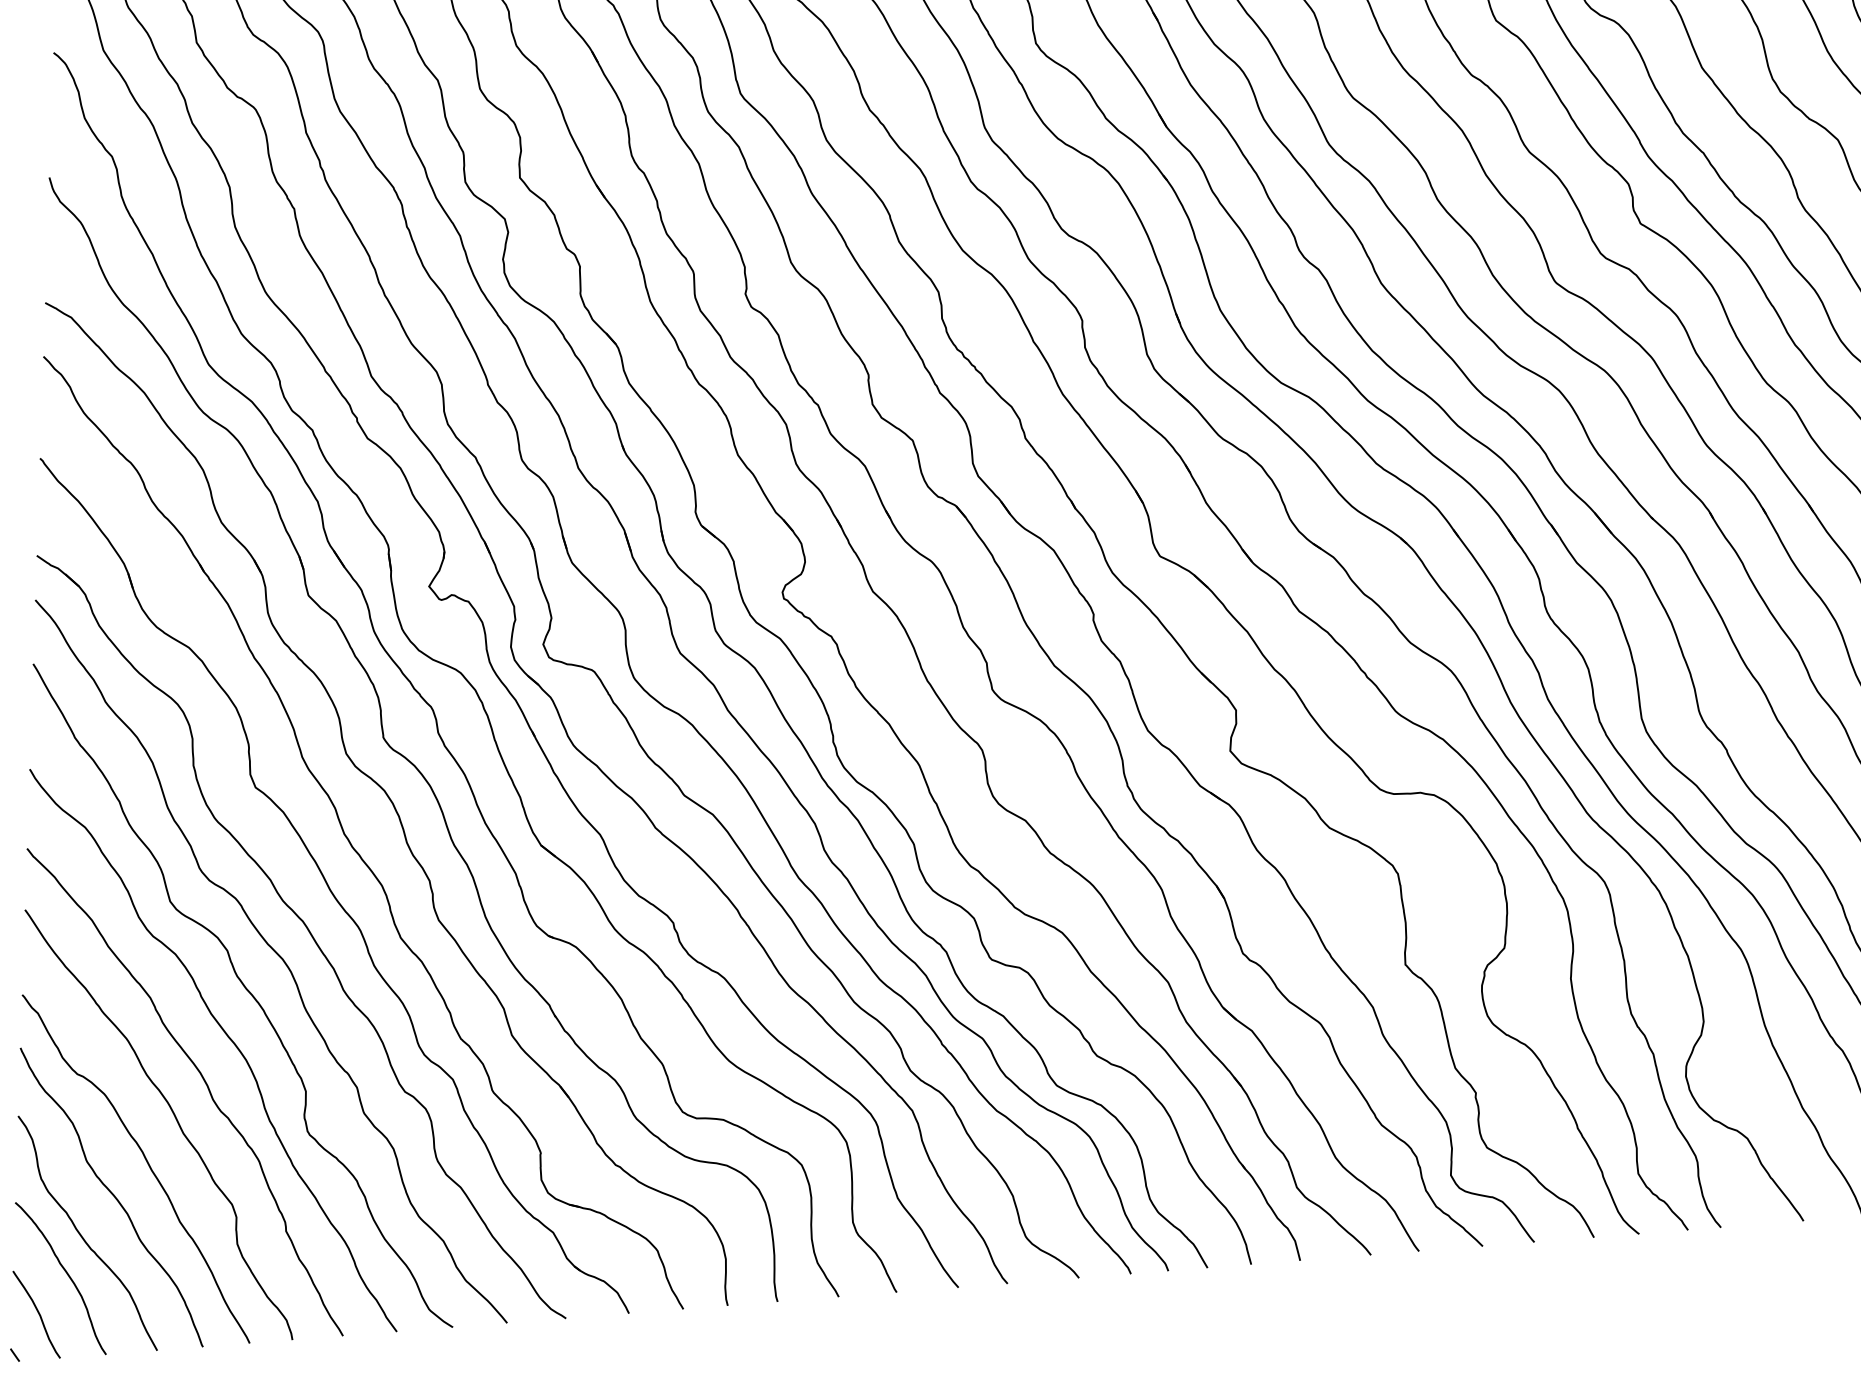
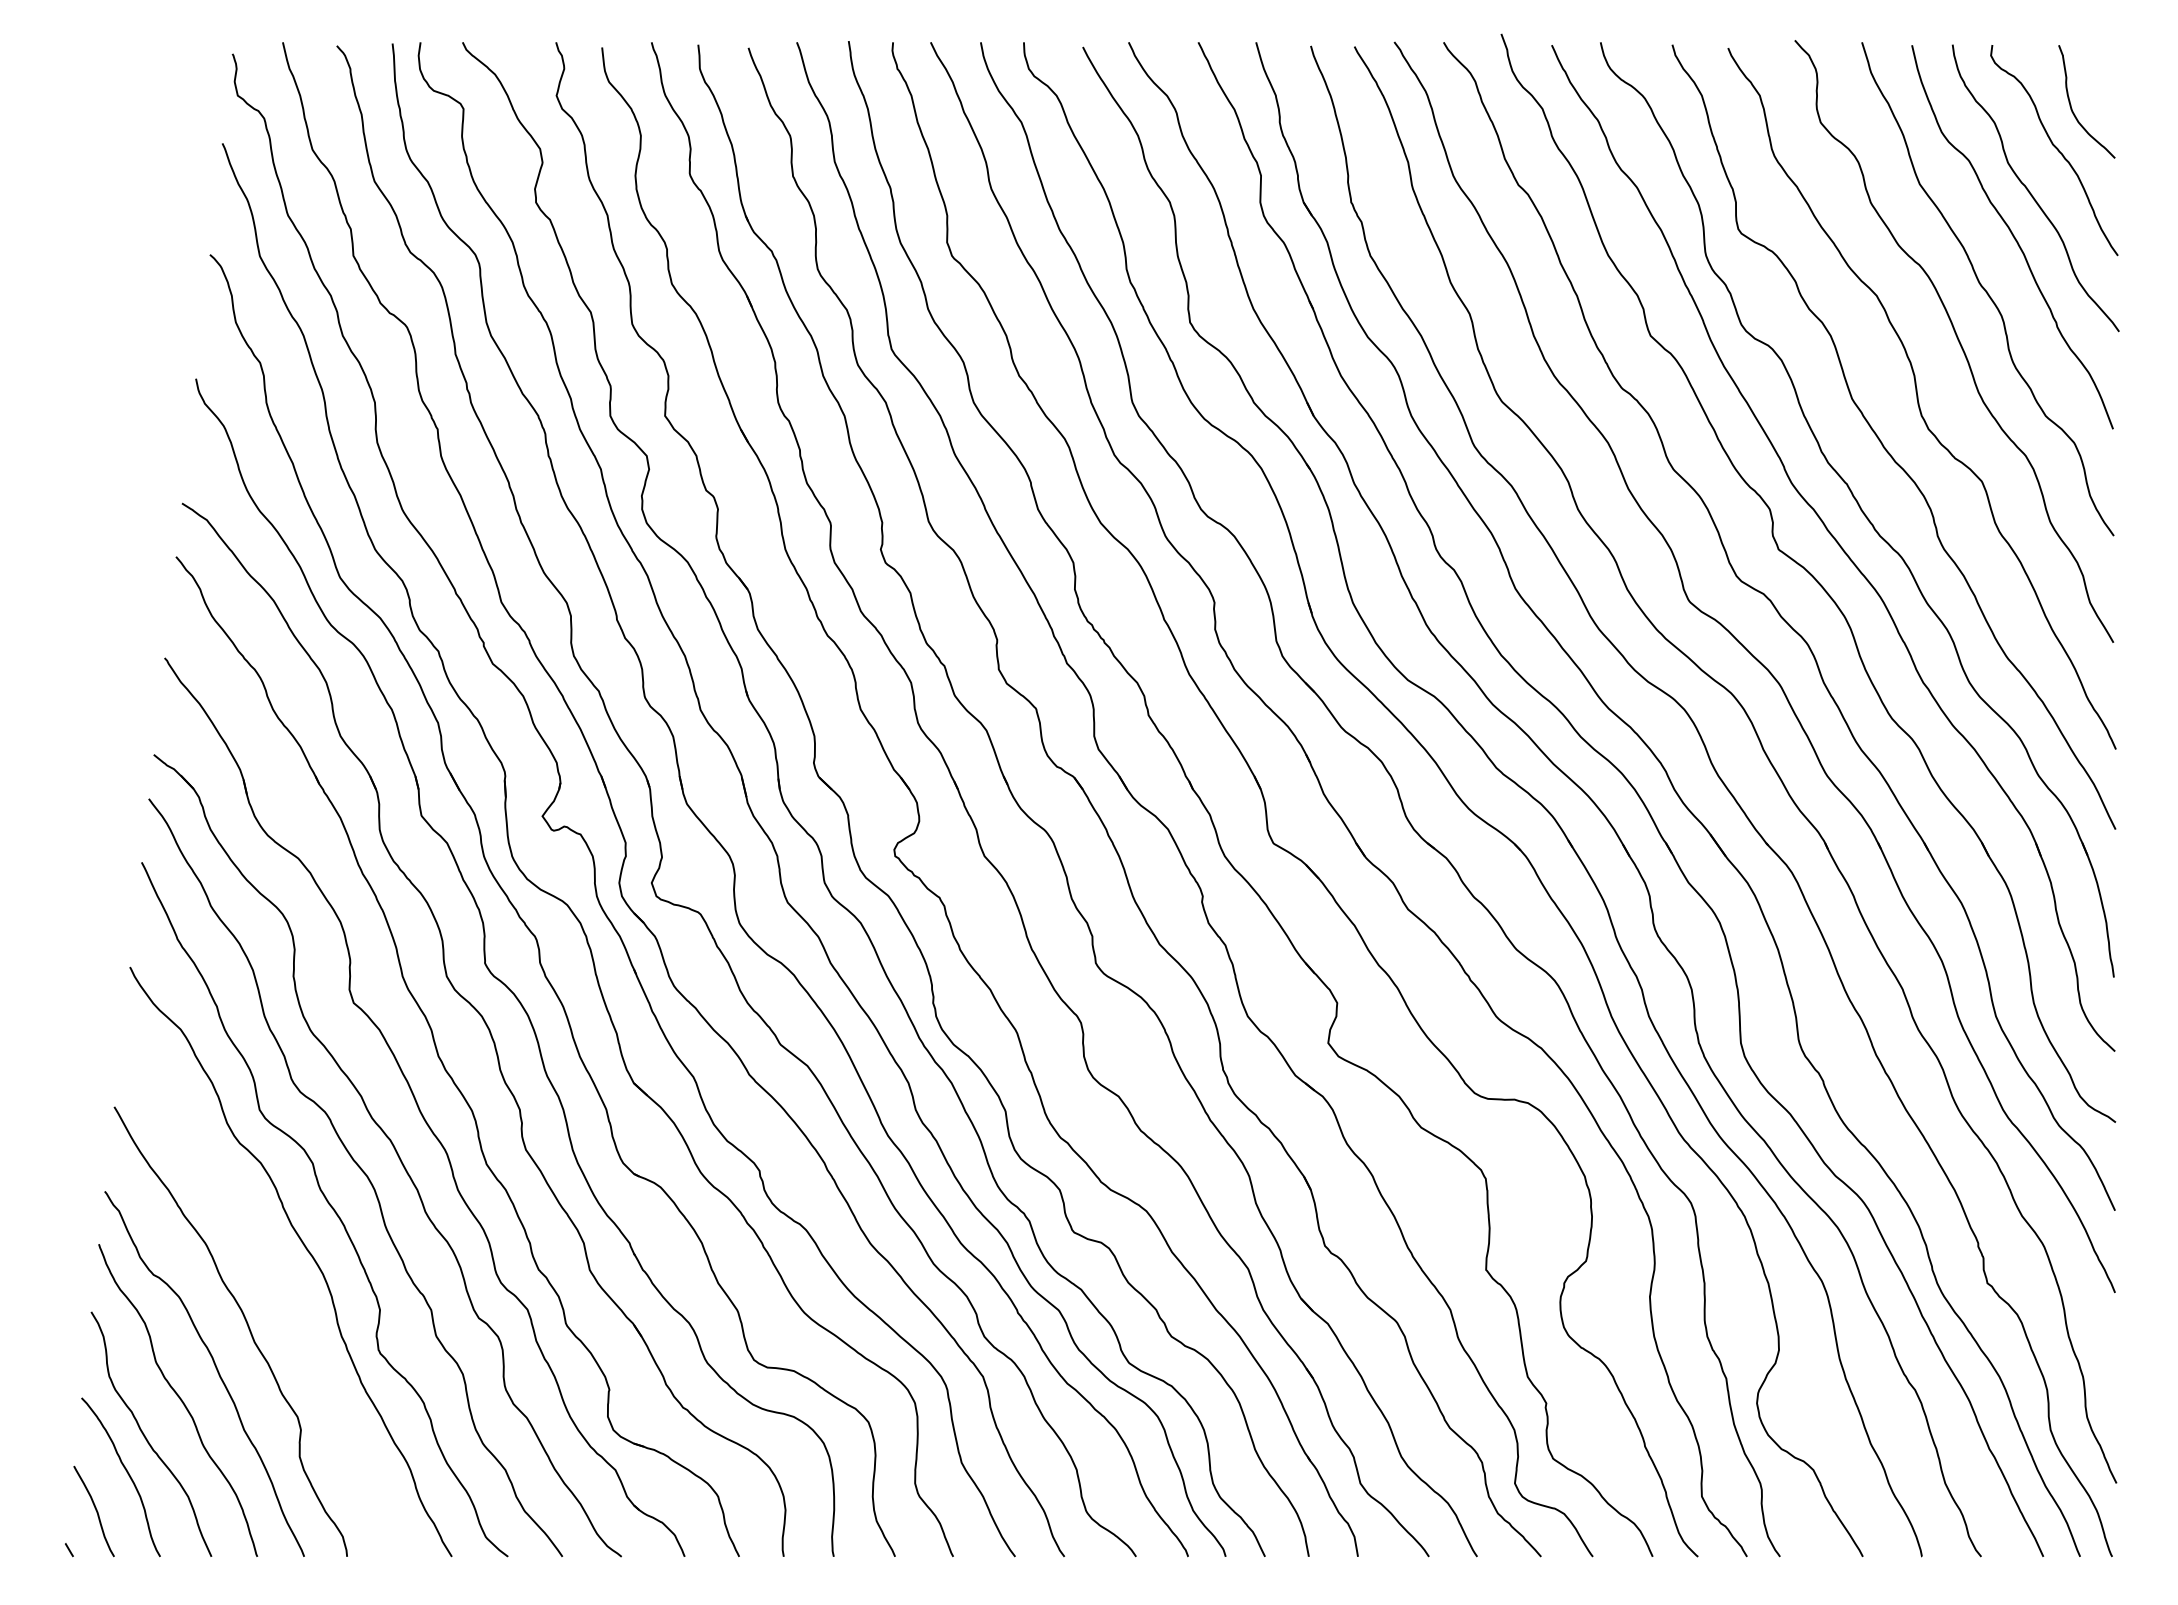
curve: (204, 1082) -> (279, 1293), removed

